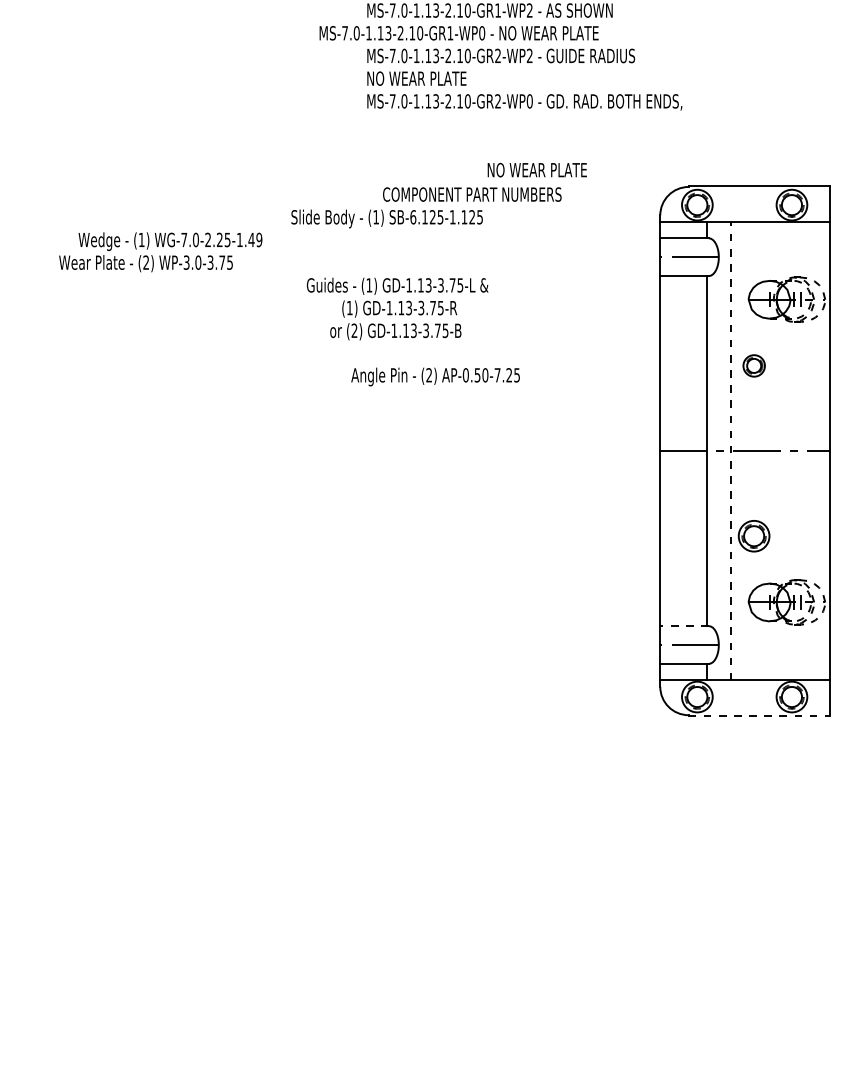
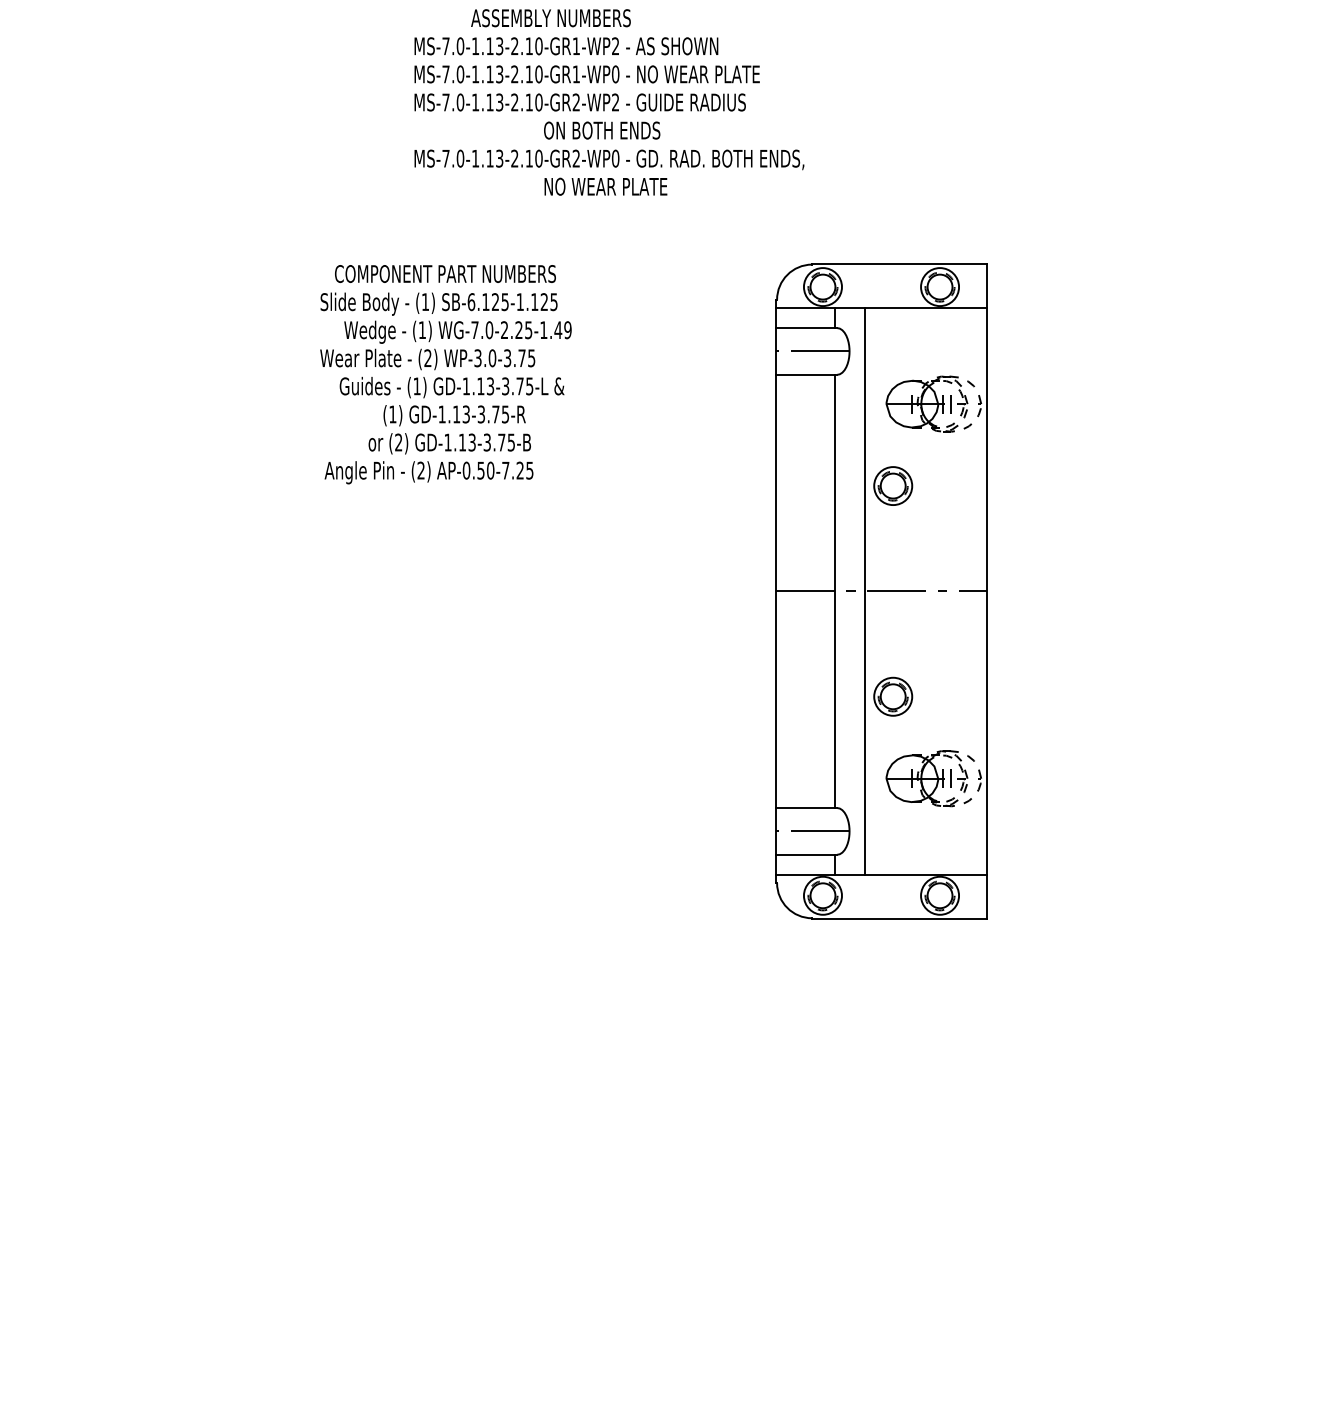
text: (458, 33) -> (586, 74), moved
text: (466, 78) -> (537, 130), NO WEAR PLATE -> ON BOTH ENDS
text: (536, 169) -> (605, 186), moved
text: (472, 194) -> (445, 273), moved
text: (160, 252) -> (445, 345), moved
part: (754, 365) -> (893, 485), size x1.43
text: (435, 376) -> (428, 472), moved
line: (731, 451) -> (865, 591), dashed -> solid
line: (684, 625) -> (806, 807), dashed -> solid
line: (760, 716) -> (900, 919), dashed -> solid

